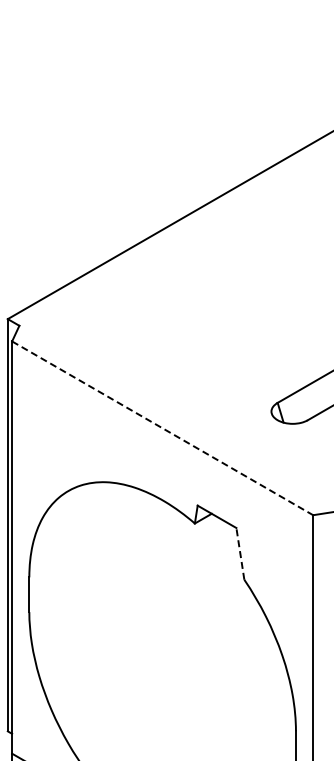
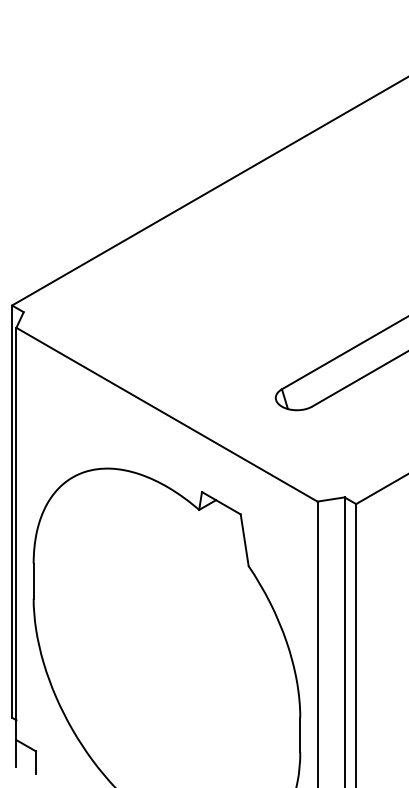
line: (162, 428) -> (166, 414), dashed -> solid
line: (240, 553) -> (244, 539), dashed -> solid

